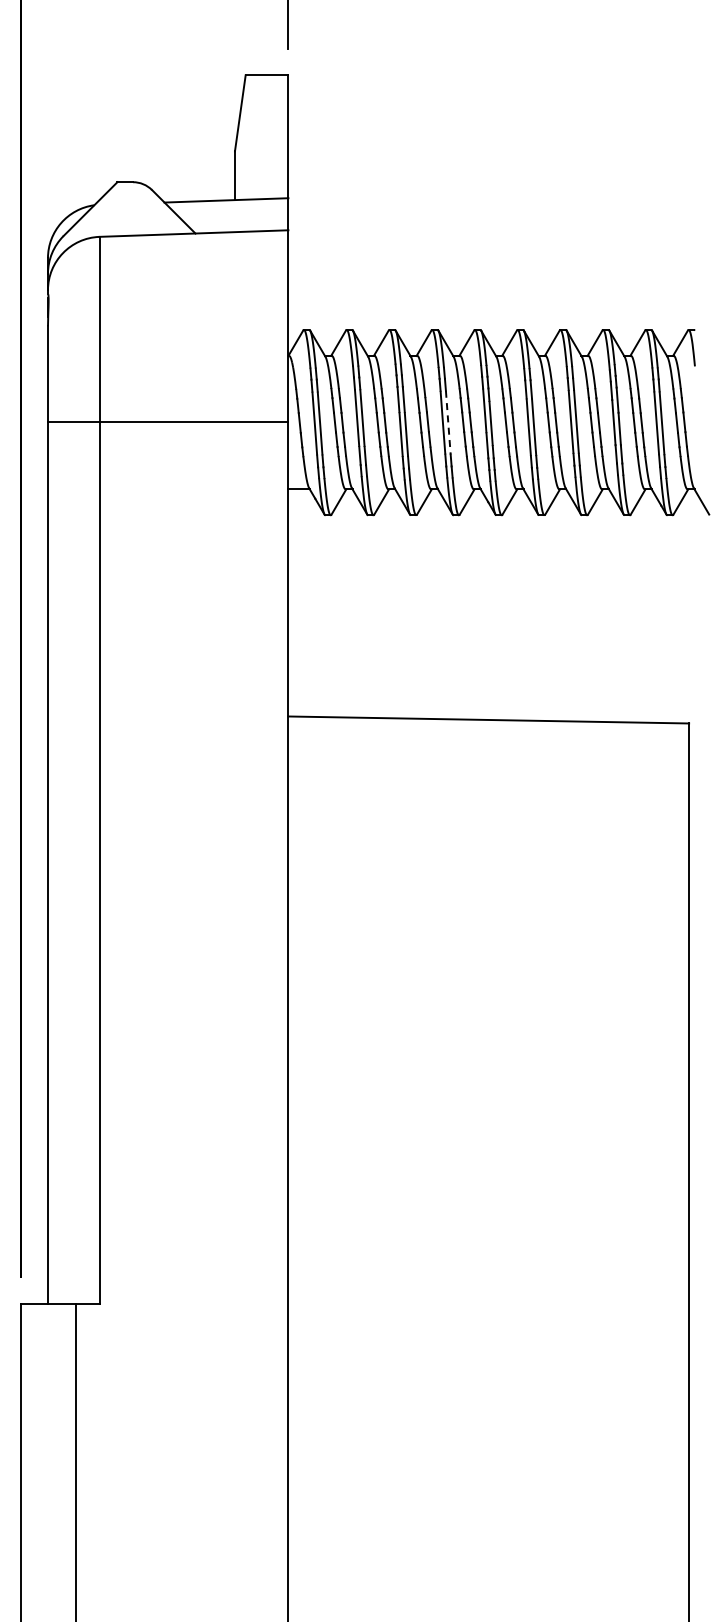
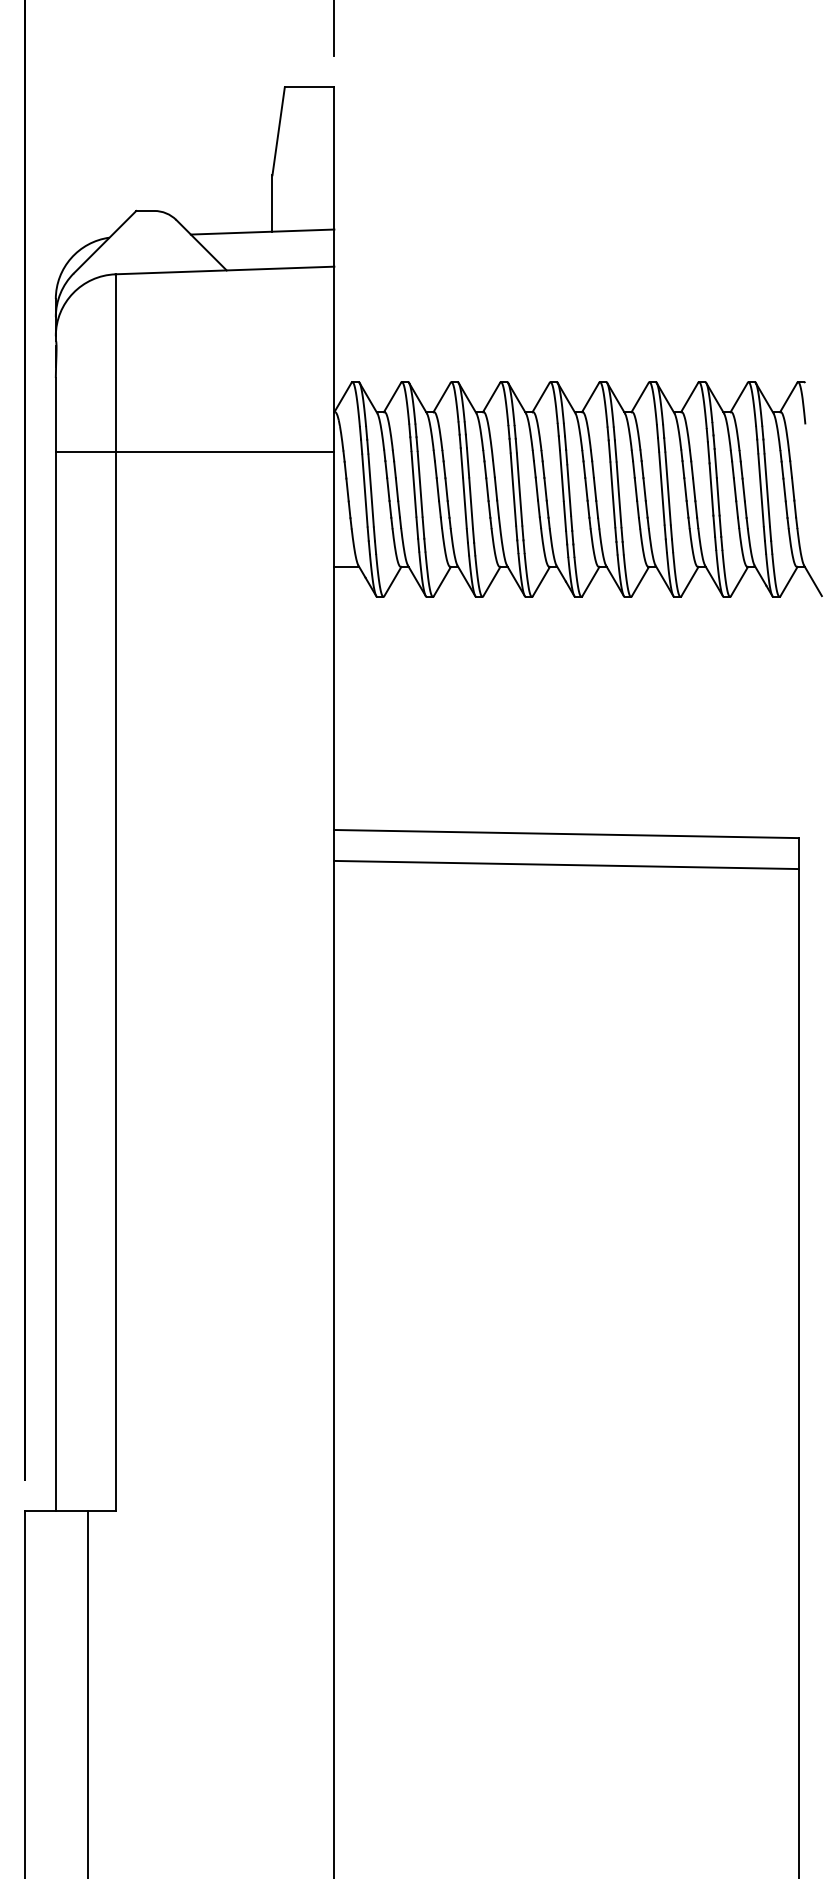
line: (167, 421) -> (194, 452), moved
line: (448, 422) -> (519, 489), dashed -> solid
line: (488, 746) -> (566, 864), added

